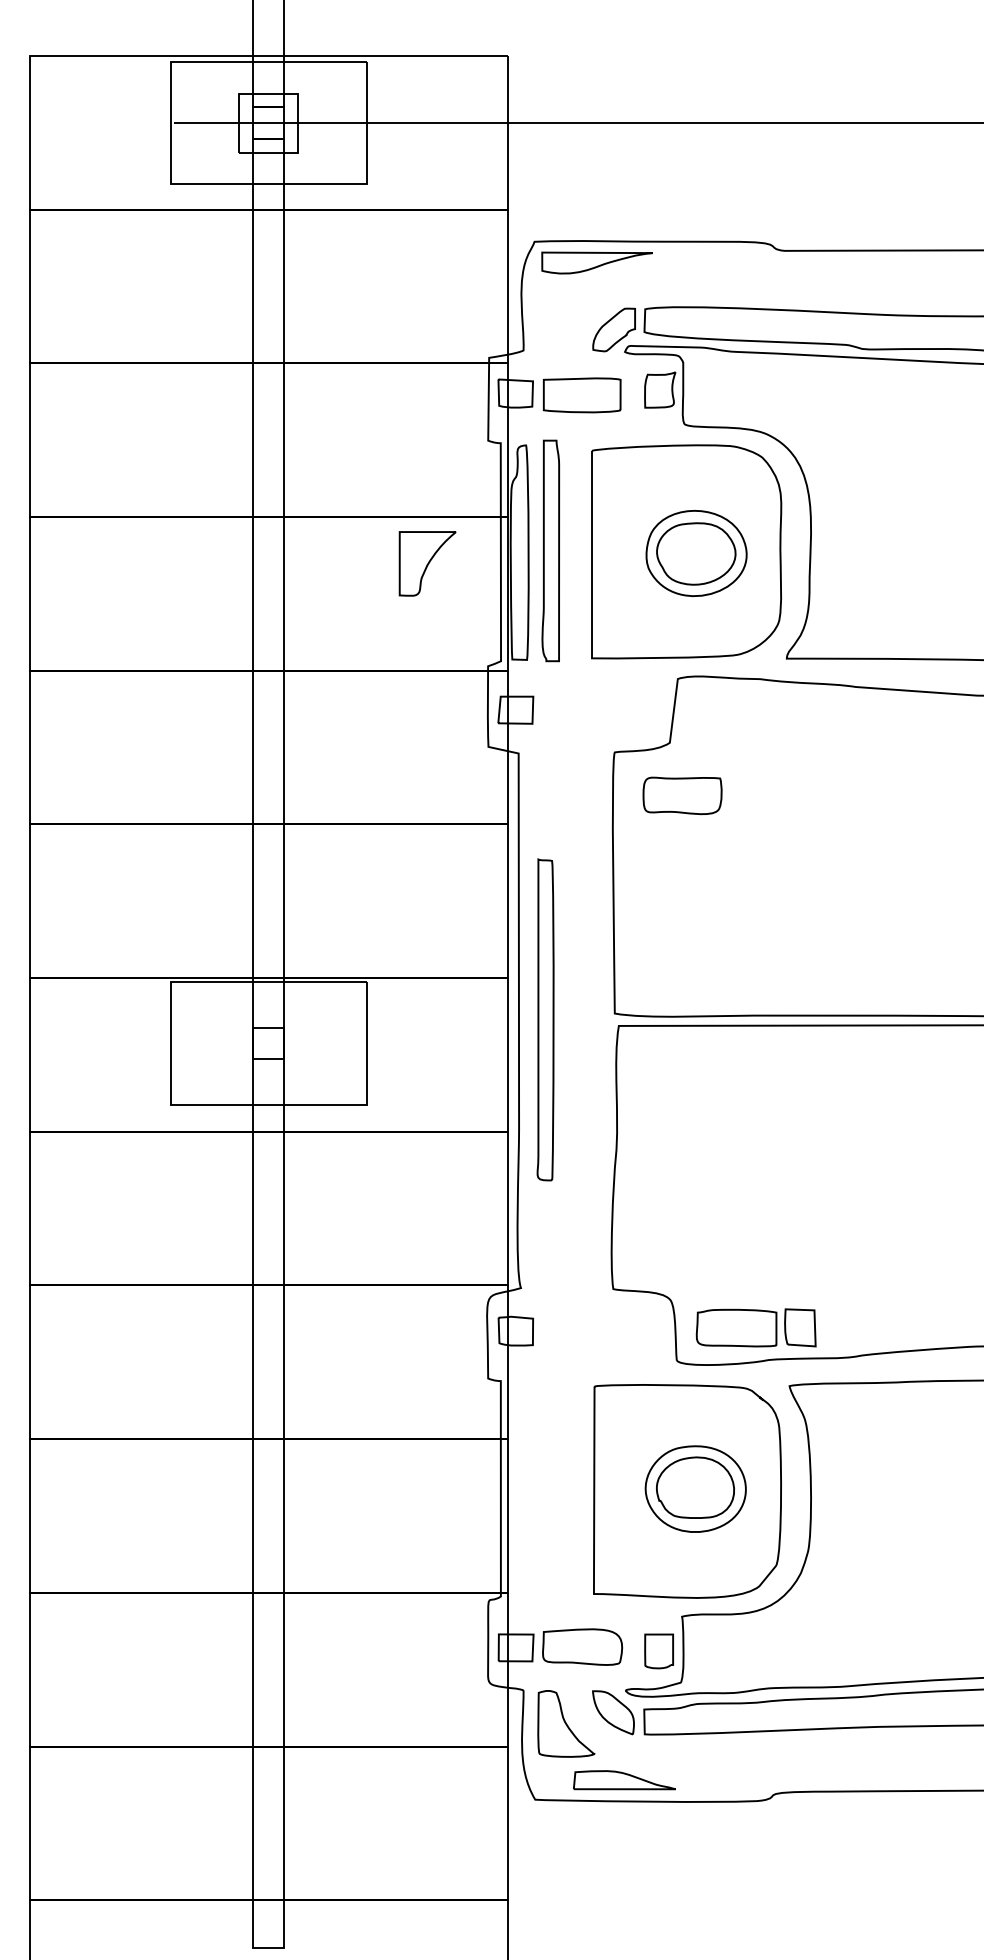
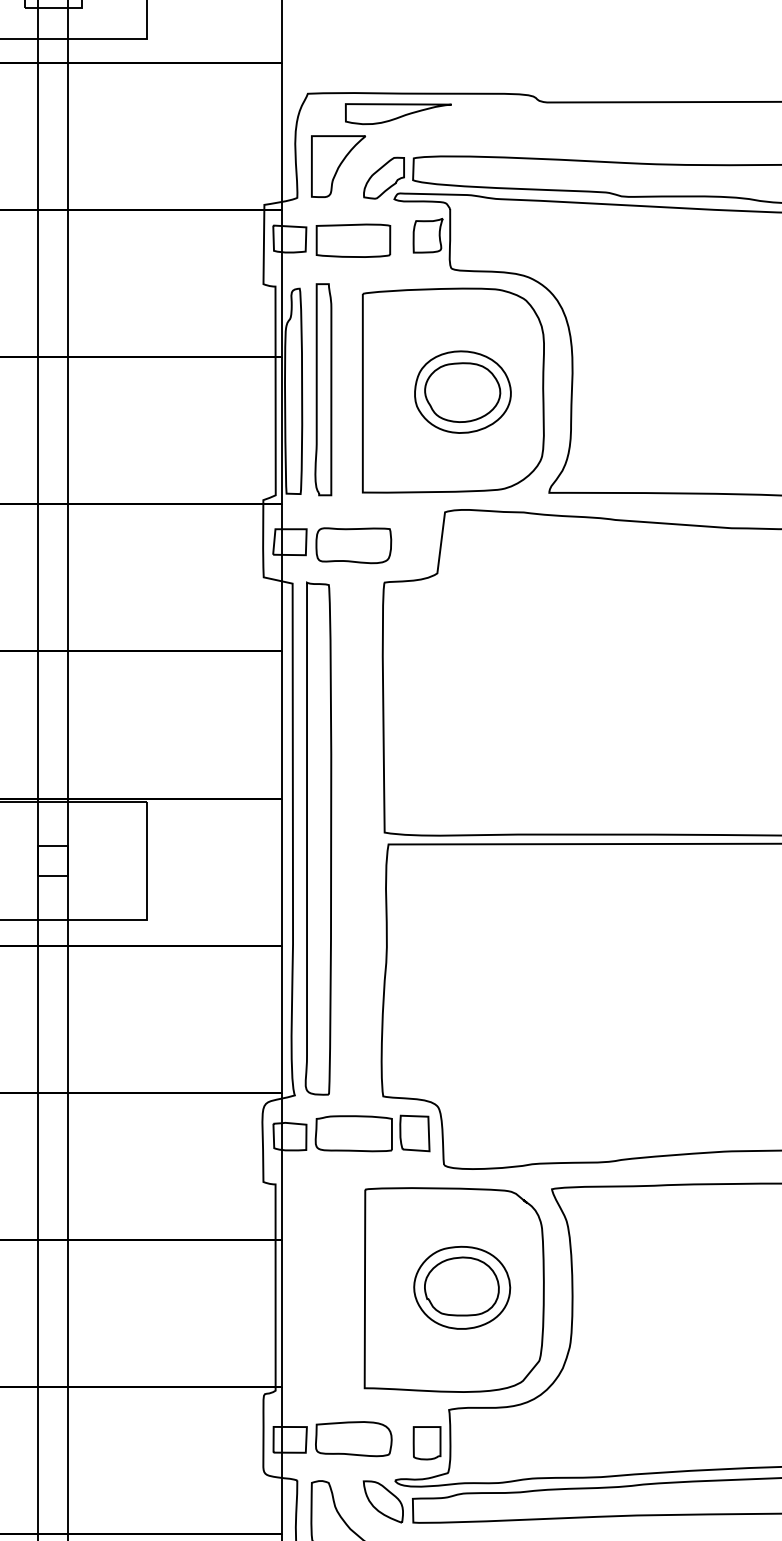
part: (596, 262) -> (397, 113), moved
part: (427, 563) -> (338, 166), moved
part: (682, 795) -> (353, 545), moved
part: (545, 1019) -> (318, 838), size x1.67
part: (755, 1327) -> (371, 1133), moved

